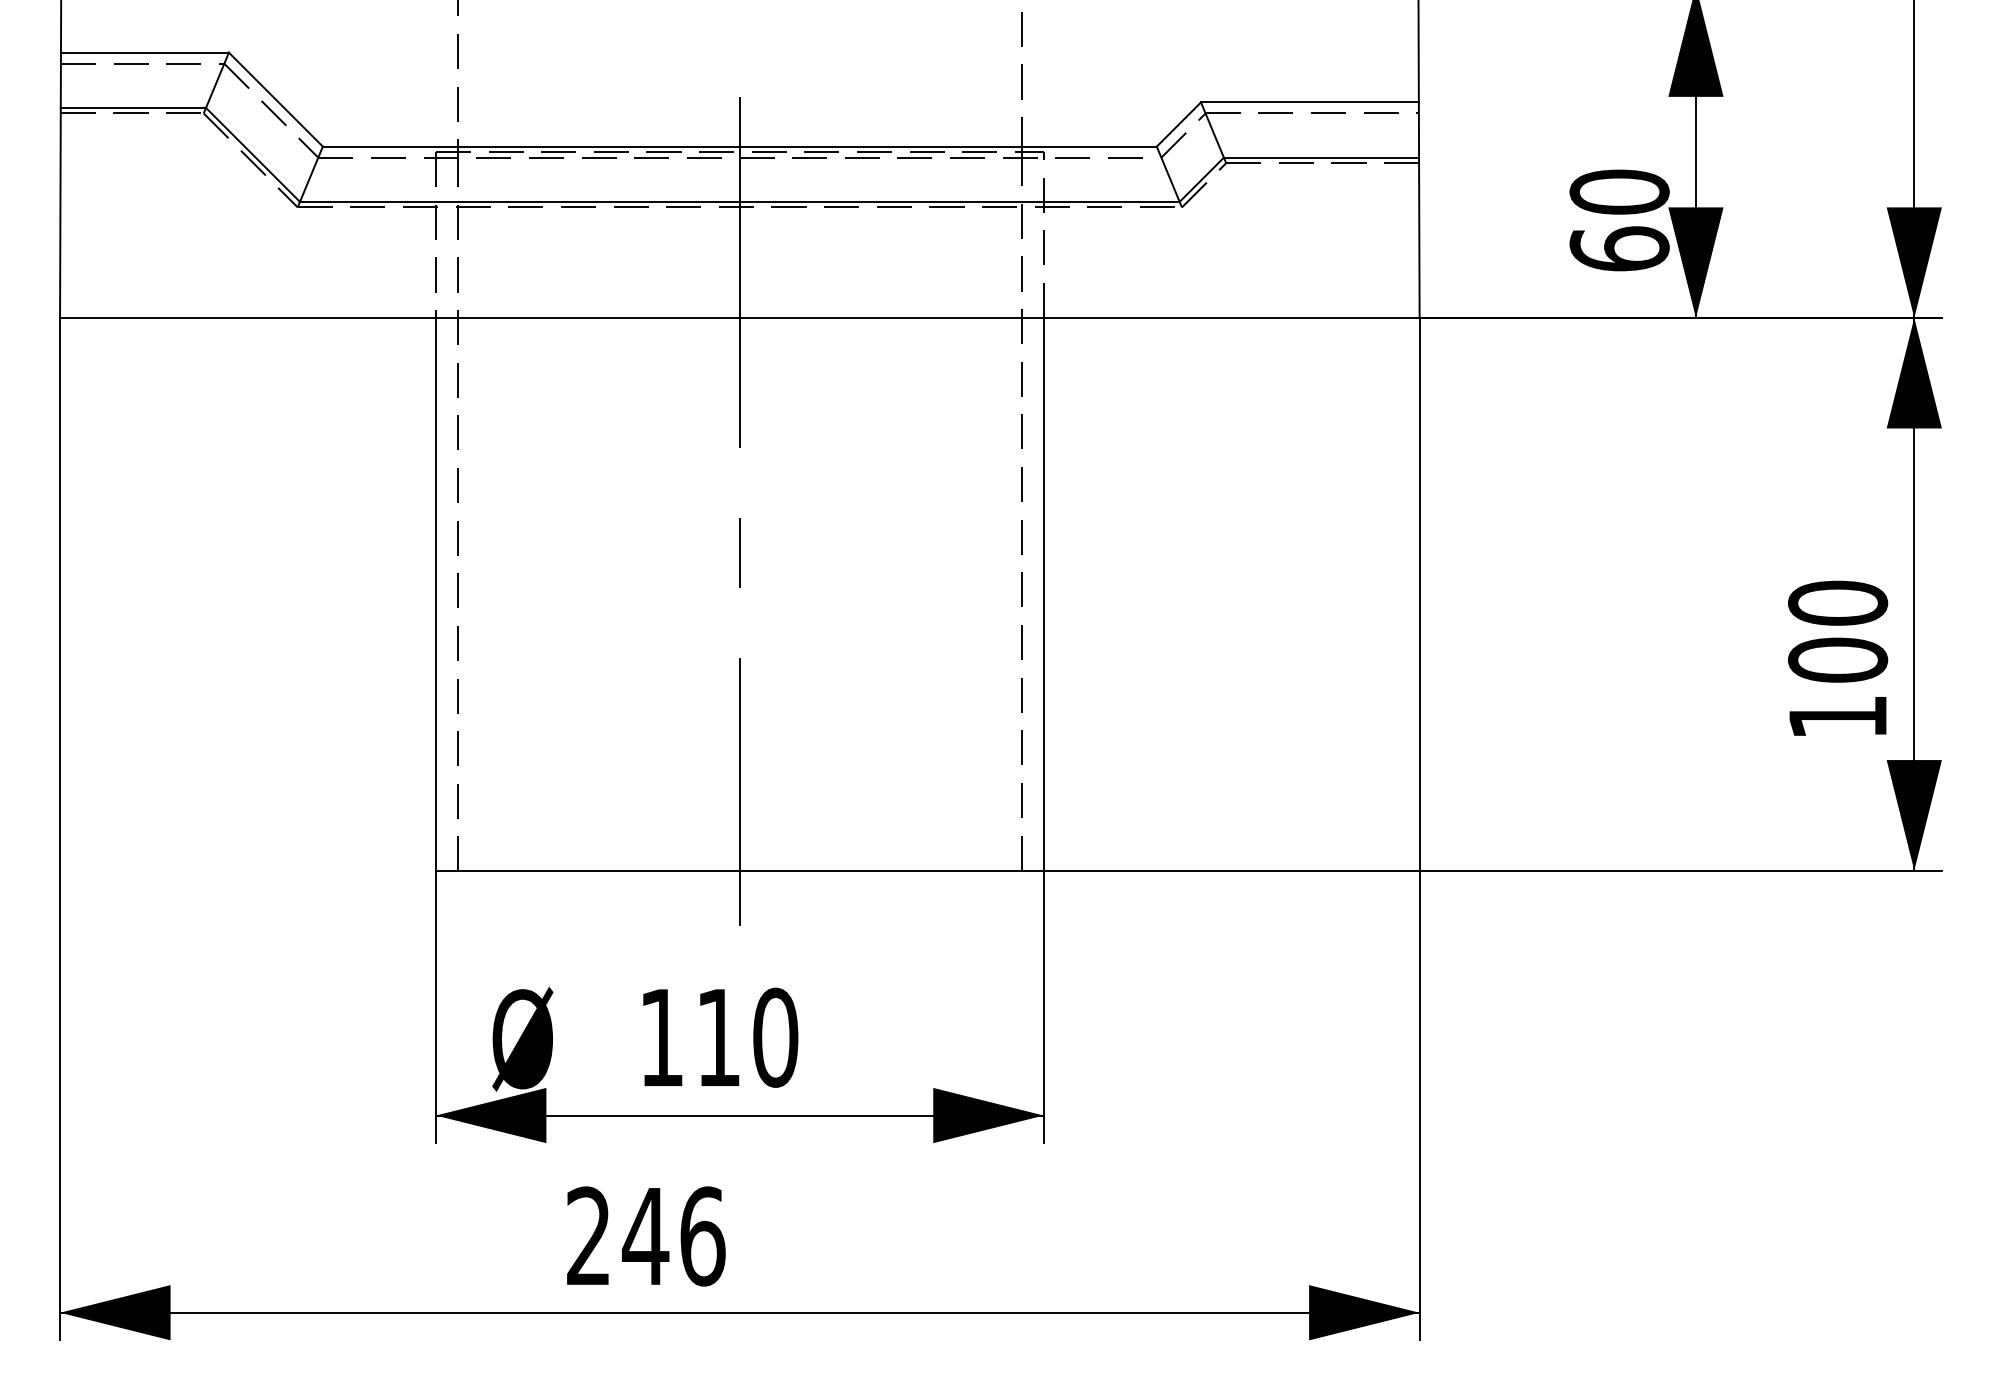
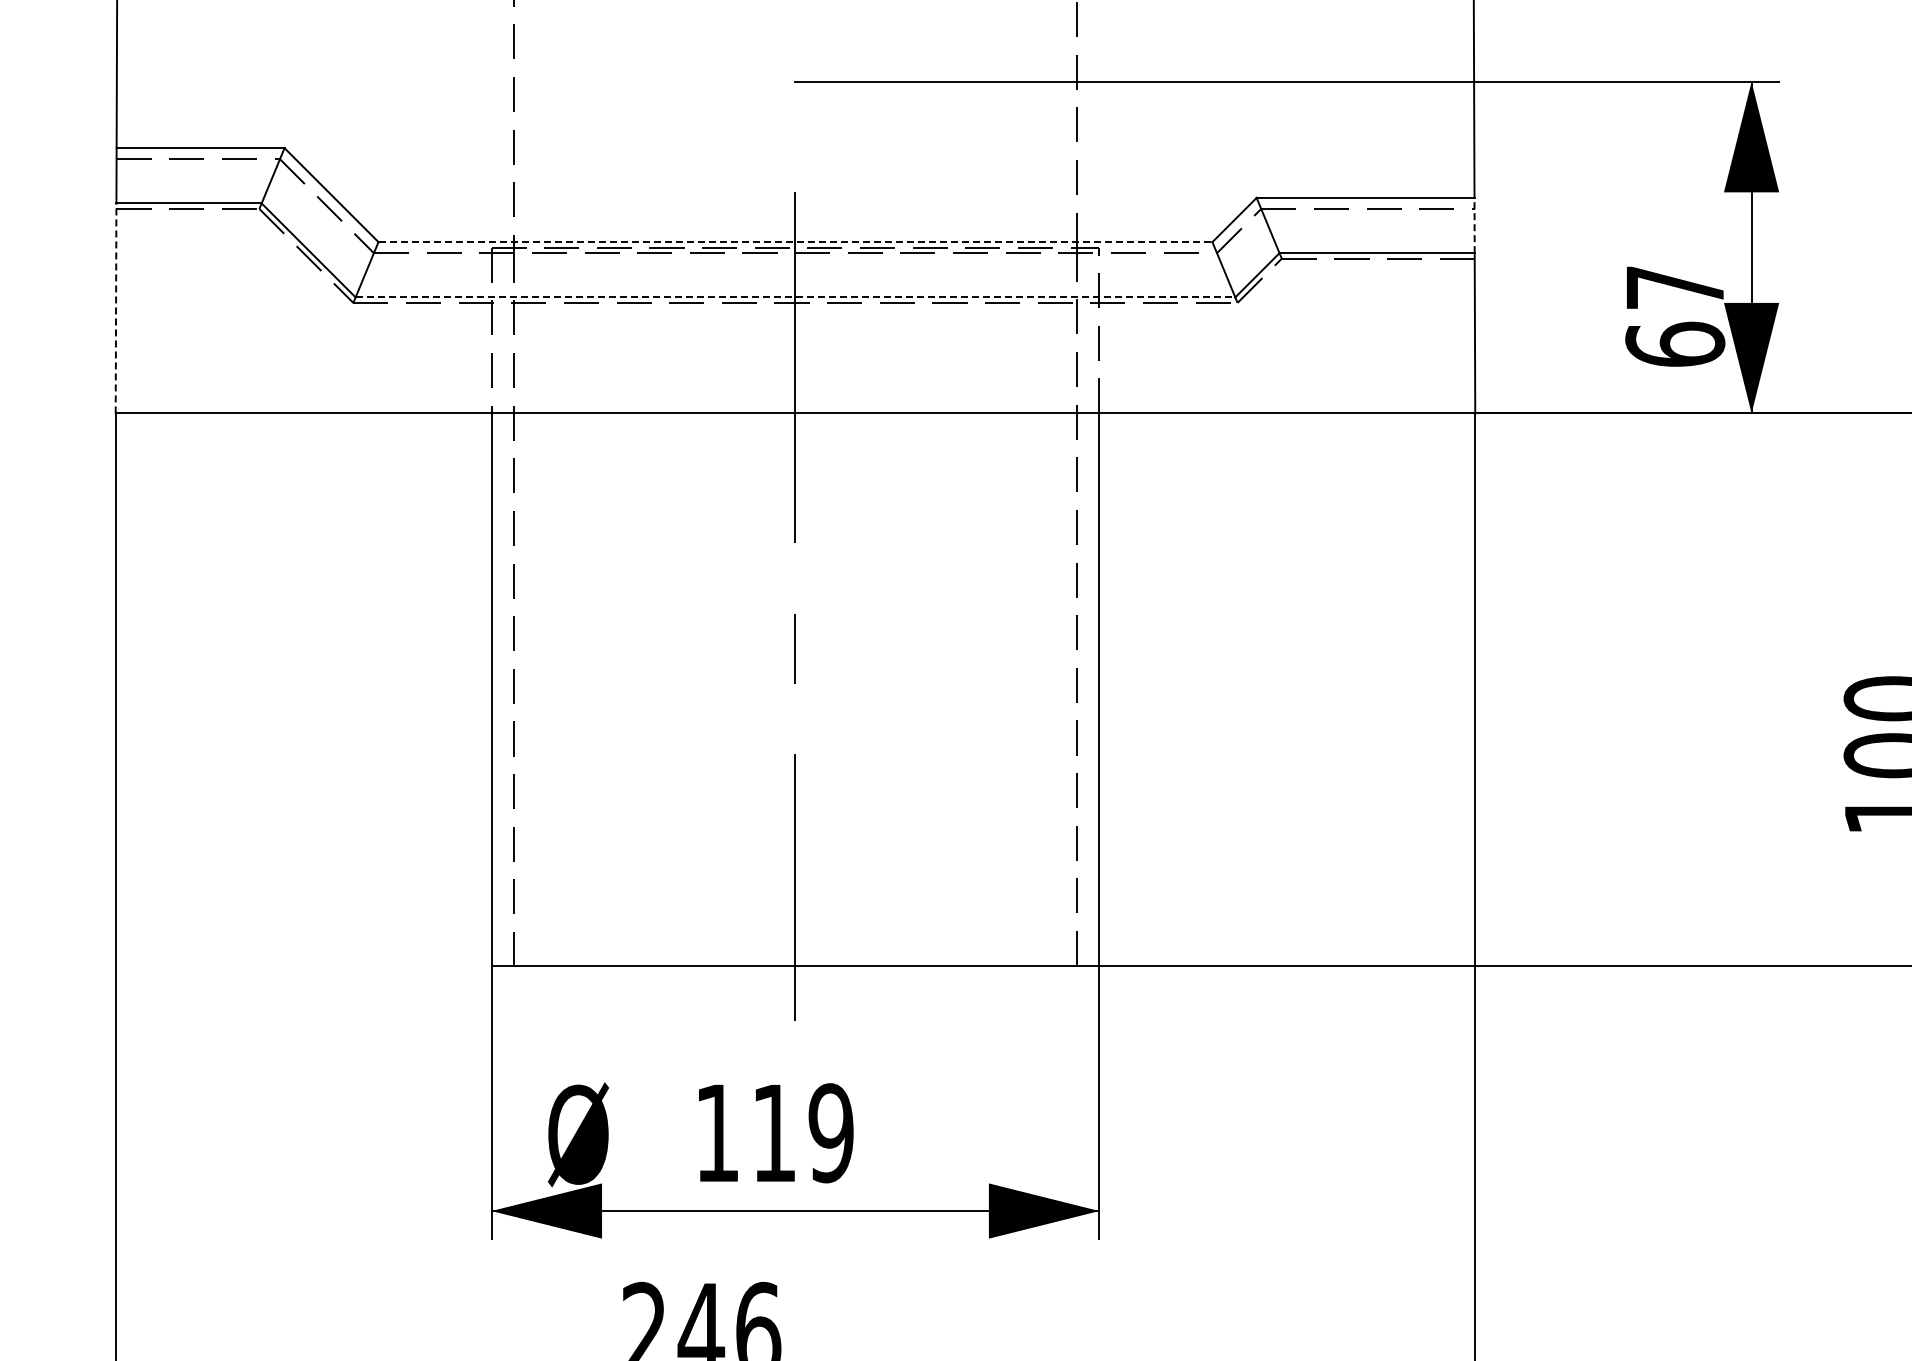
line: (1418, 130) -> (1474, 226), solid -> dashed
line: (739, 146) -> (795, 242), solid -> dashed
text: (1619, 191) -> (1675, 287), 60 -> 67
line: (739, 201) -> (795, 297), solid -> dashed
line: (60, 212) -> (116, 308), solid -> dashed
text: (775, 1037) -> (831, 1133), 110 -> 119

